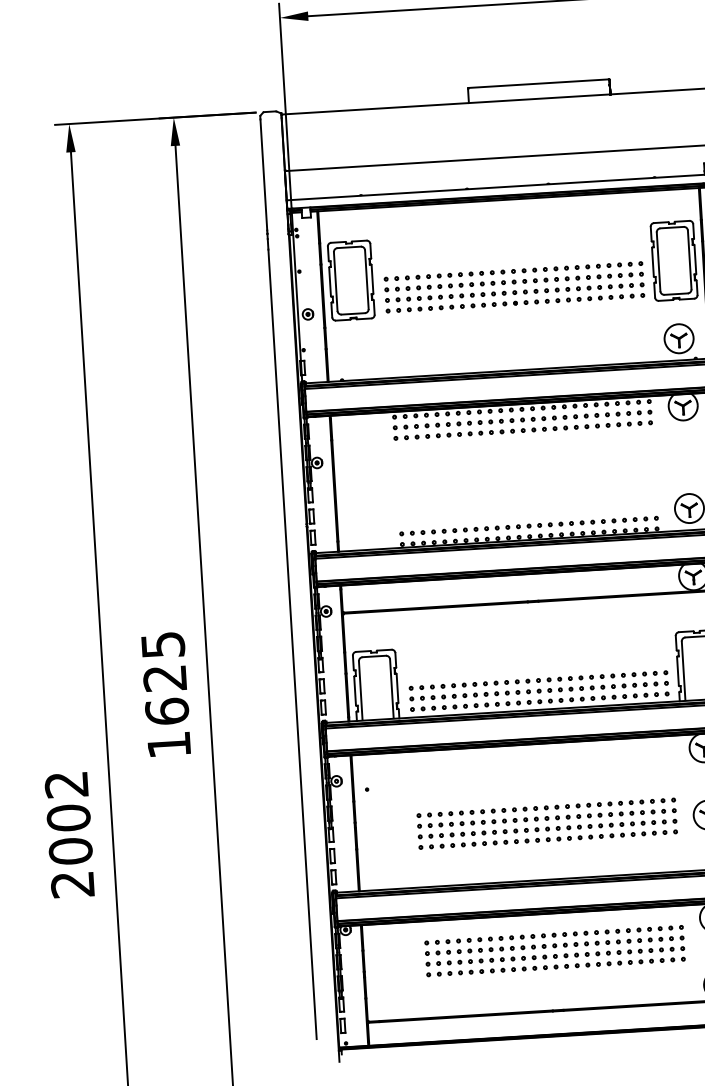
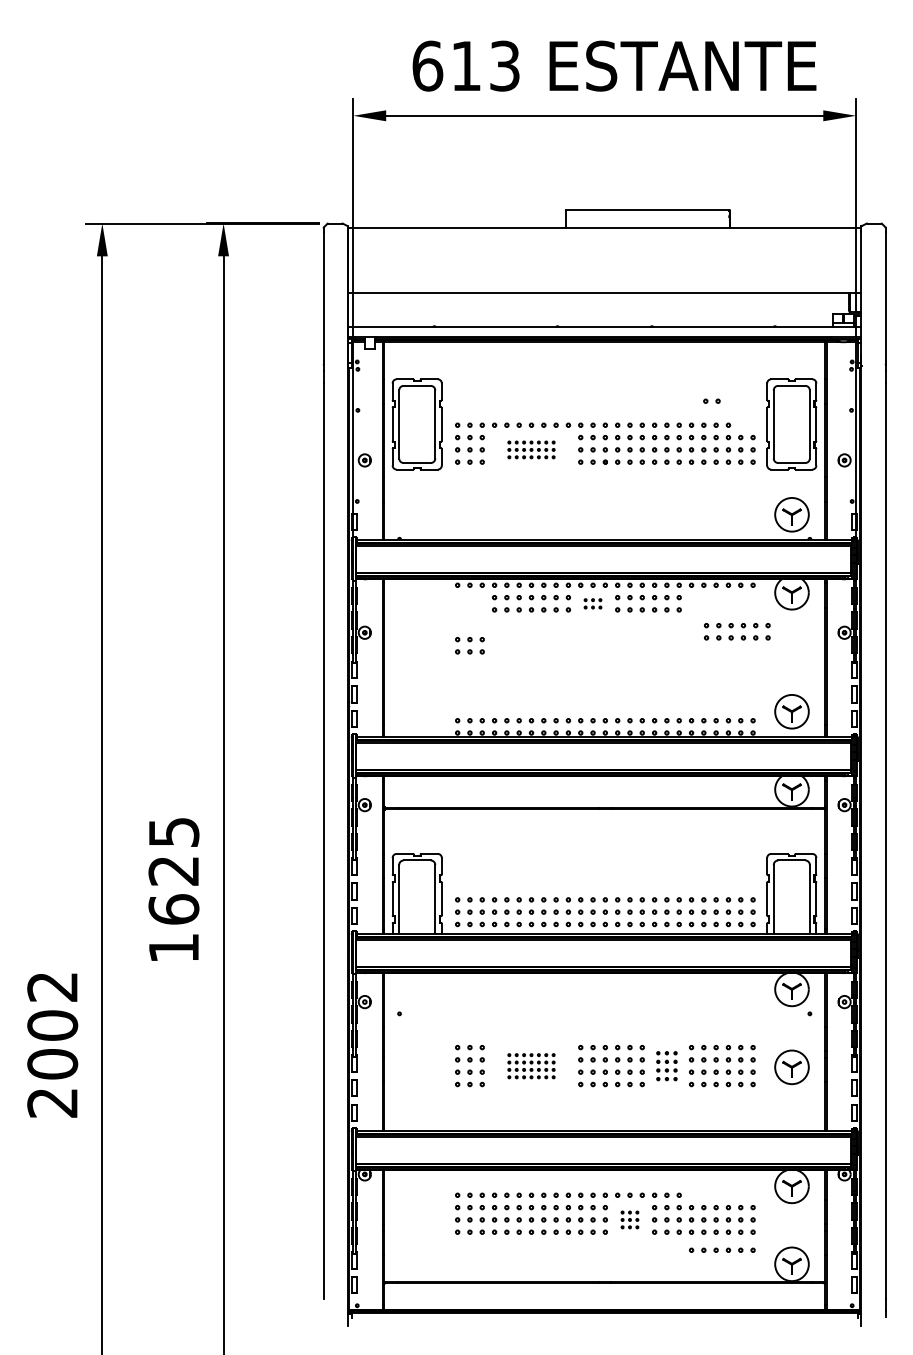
part: (635, 263) -> (711, 400), moved
part: (451, 296) -> (531, 449), size x0.6
part: (623, 418) -> (737, 631), moved
part: (511, 425) -> (592, 603), size x0.6
part: (405, 432) -> (469, 645), moved
part: (600, 820) -> (666, 1066), size x0.7
part: (483, 828) -> (531, 1066), size x0.6
part: (655, 928) -> (722, 1249), moved
part: (576, 954) -> (629, 1219), size x0.6

